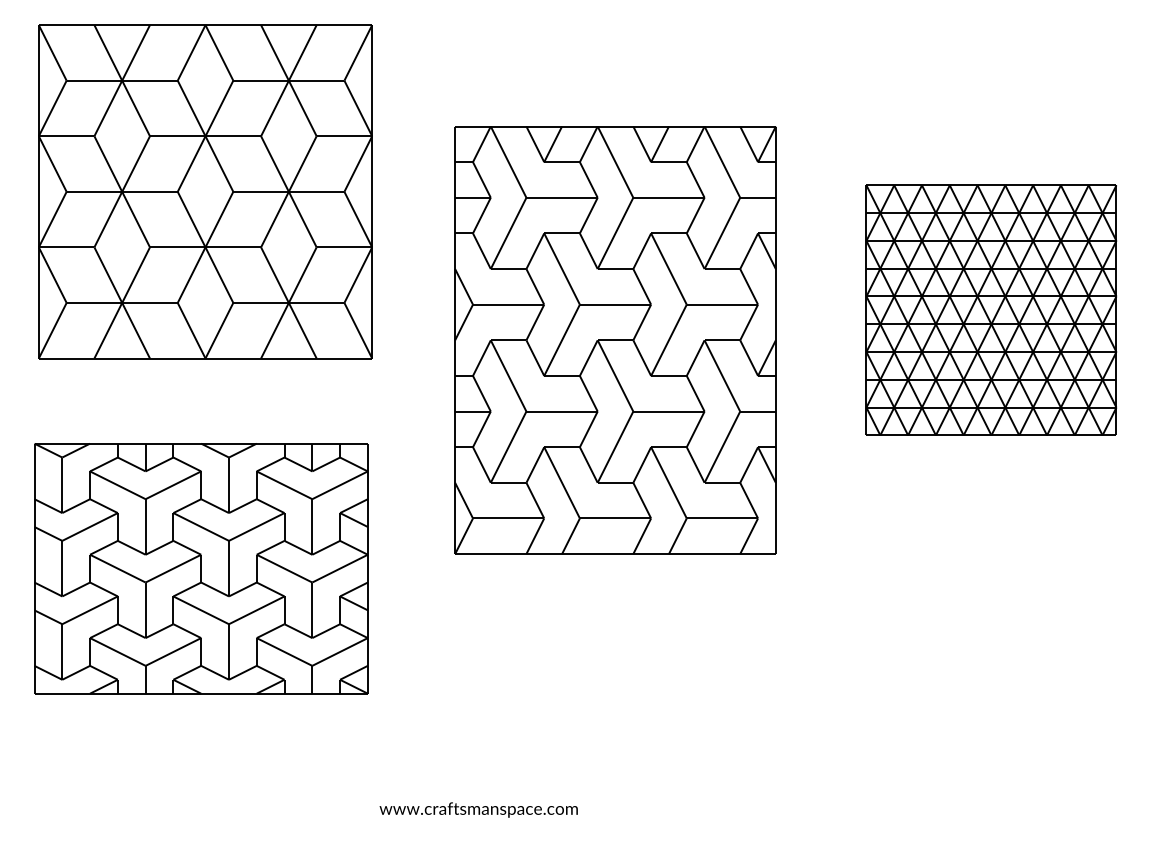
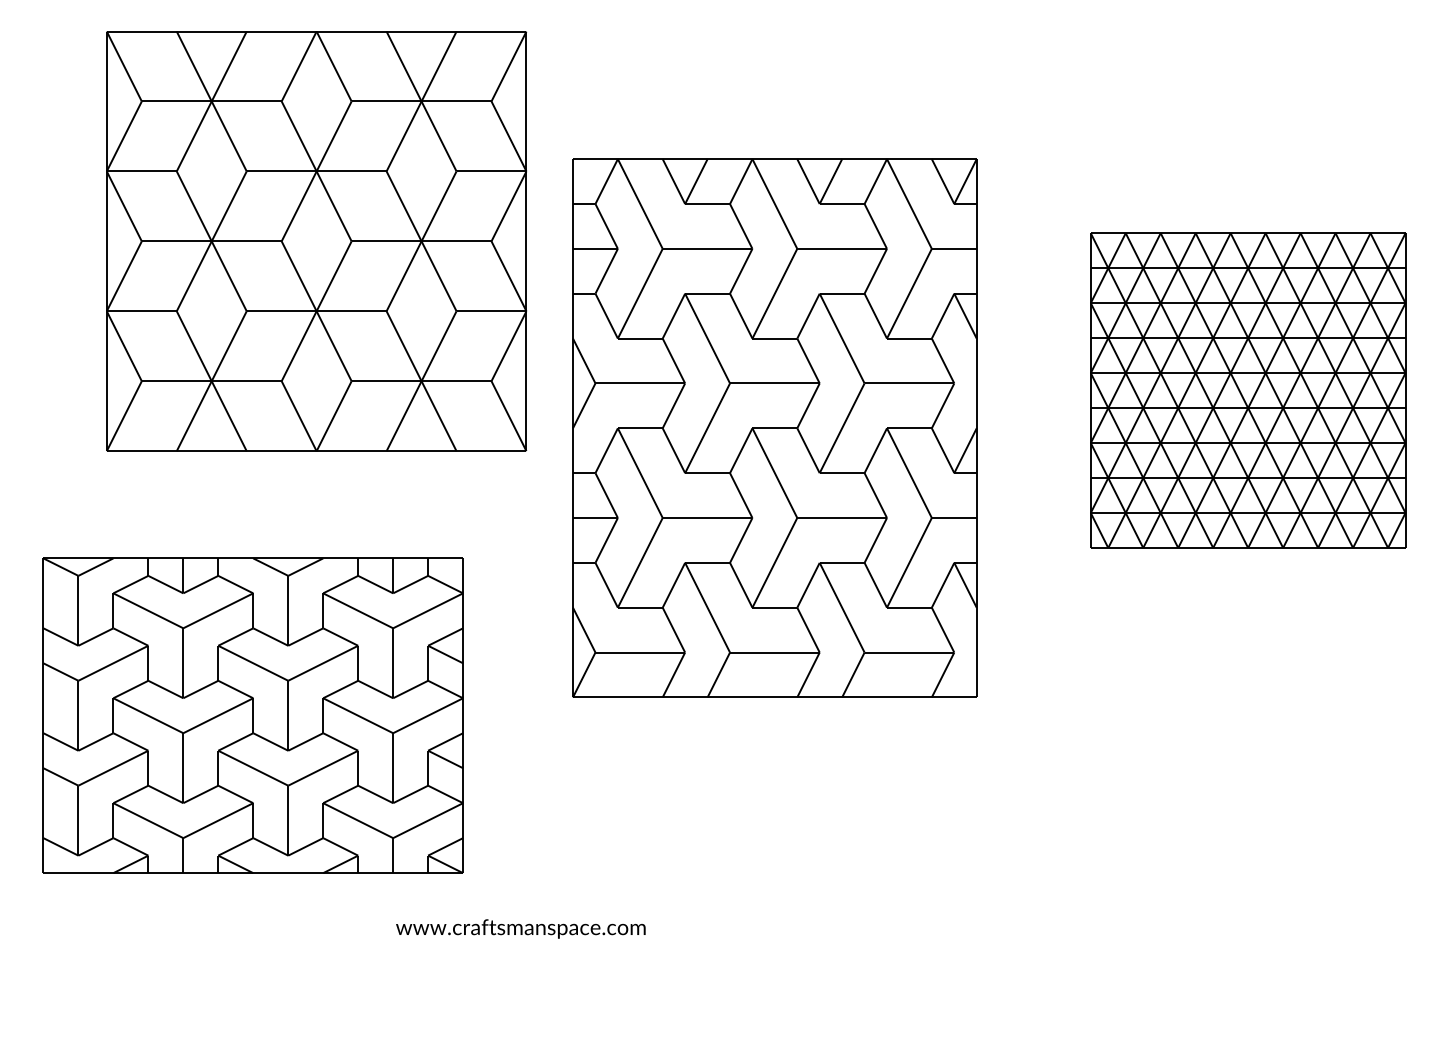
part: (205, 191) -> (316, 240), moved
text: (478, 809) -> (520, 928), moved

